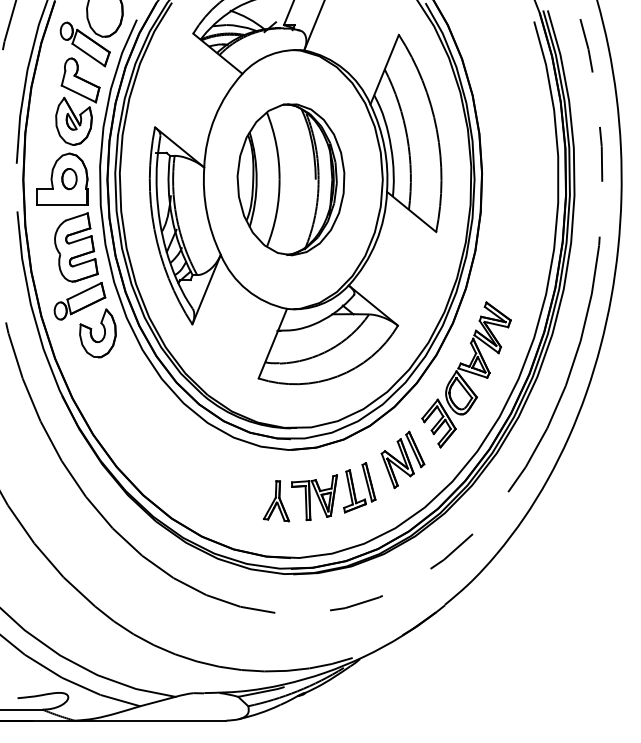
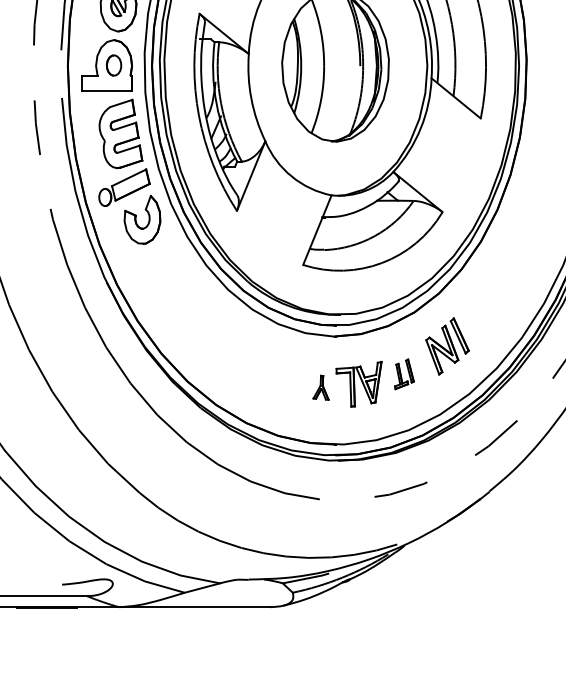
part: (466, 374) -> (511, 260), removed
part: (359, 487) -> (404, 373), size x0.6
part: (276, 501) -> (321, 387), size x0.6

